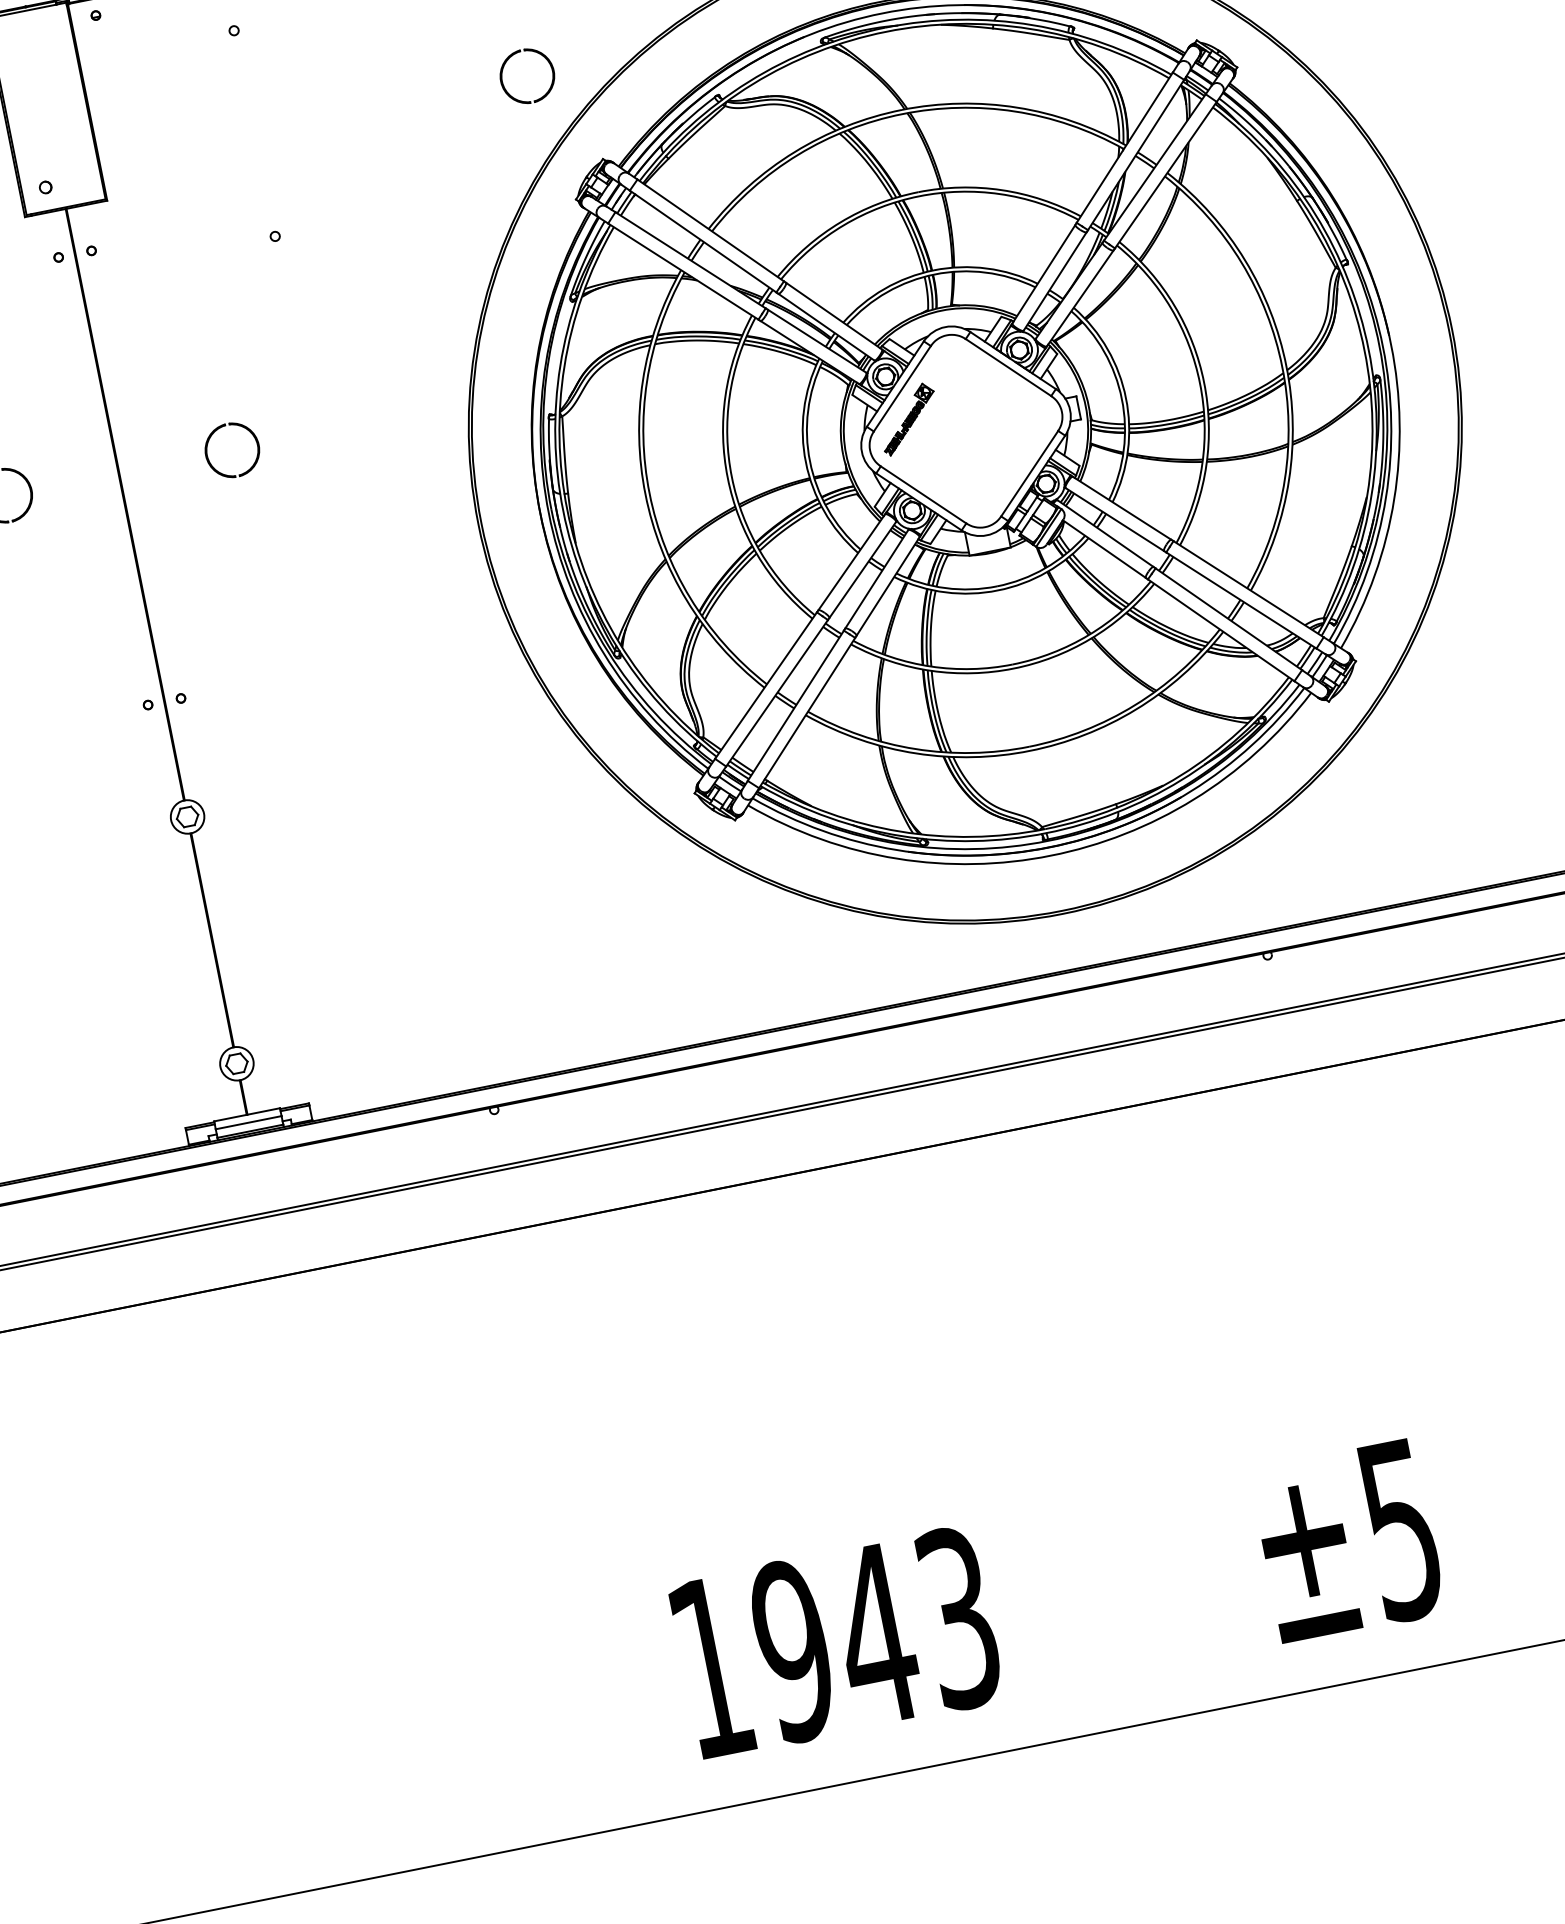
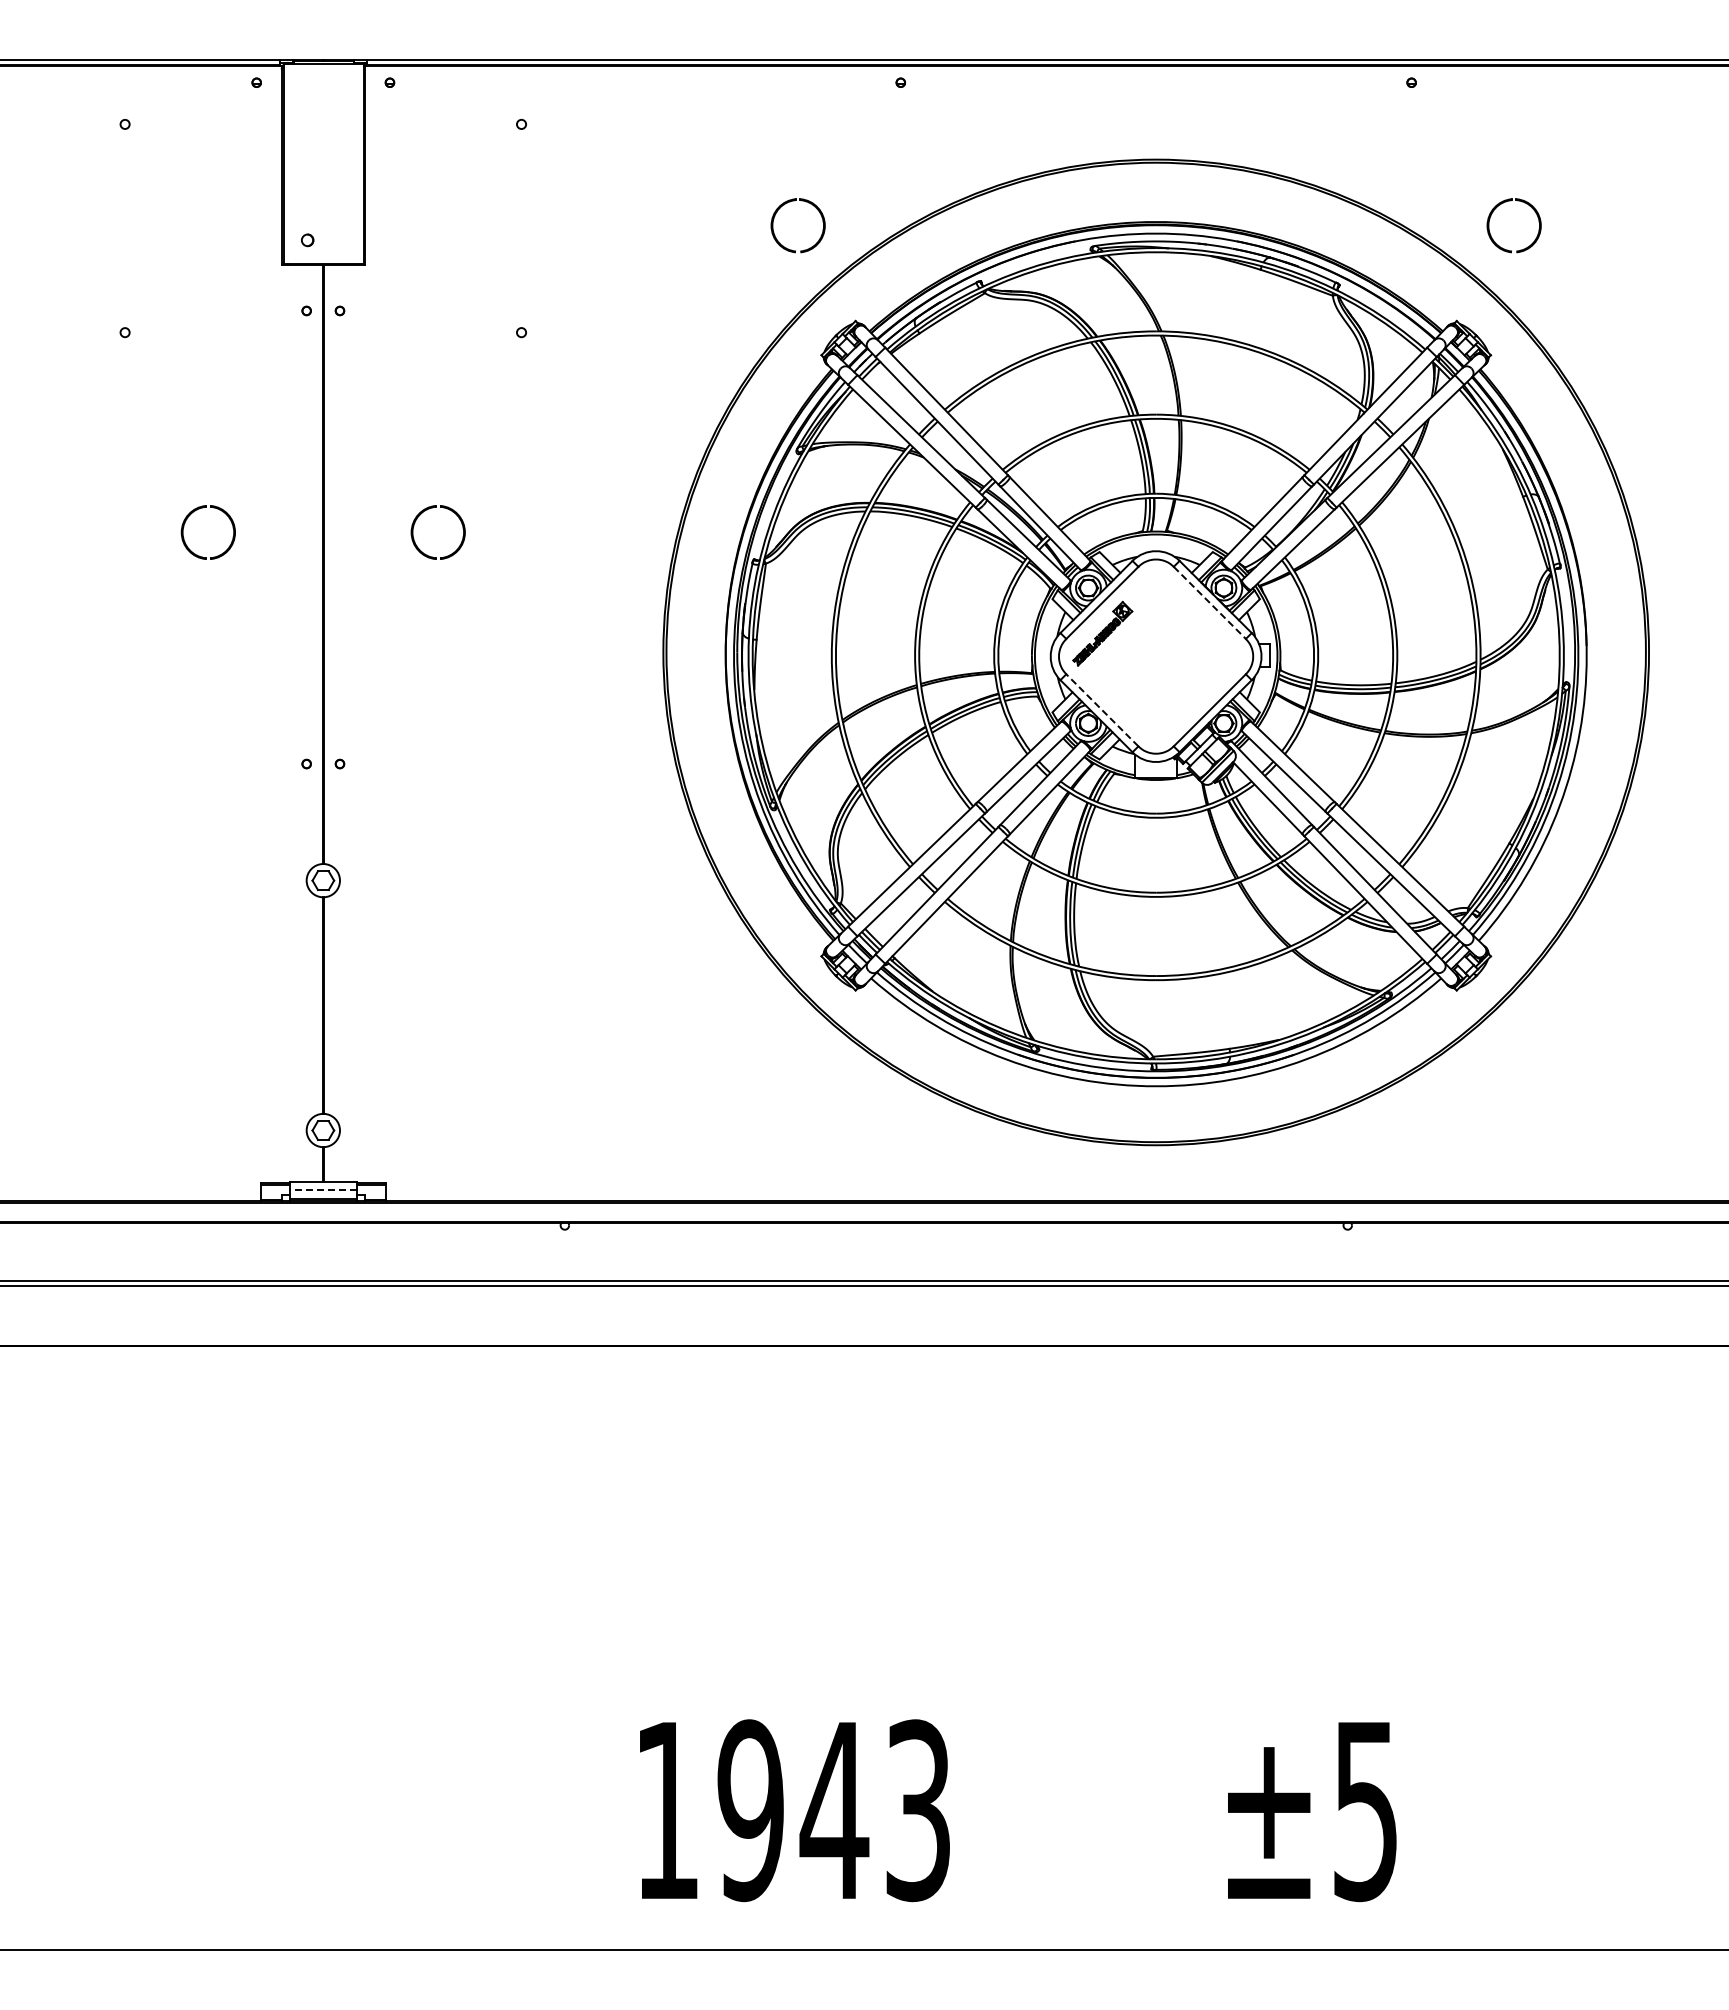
line: (1008, 367) -> (1209, 602), solid -> dashed
line: (923, 494) -> (1102, 709), solid -> dashed
line: (247, 1123) -> (322, 1190), solid -> dashed

